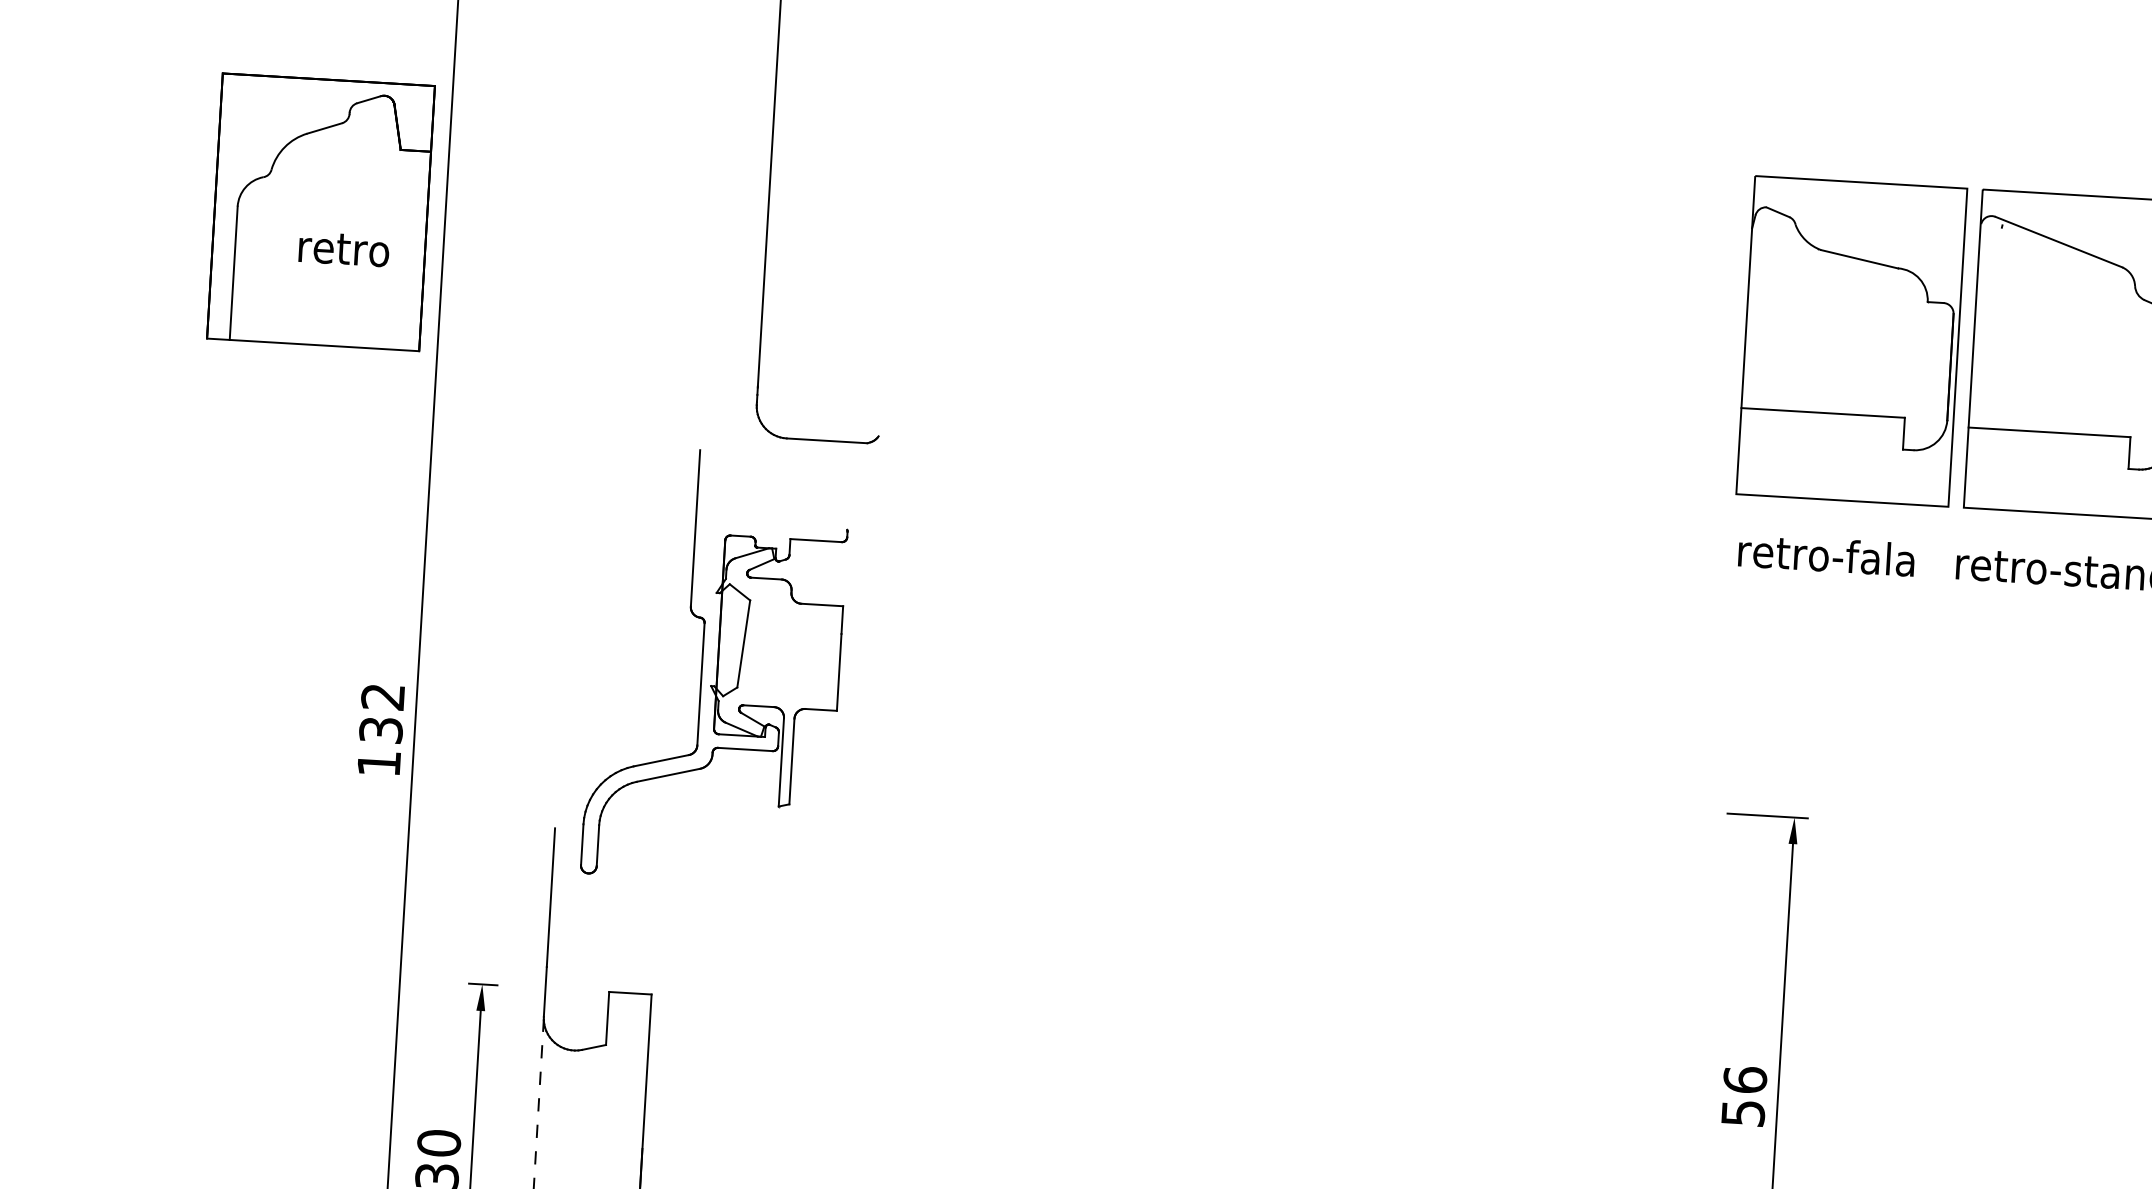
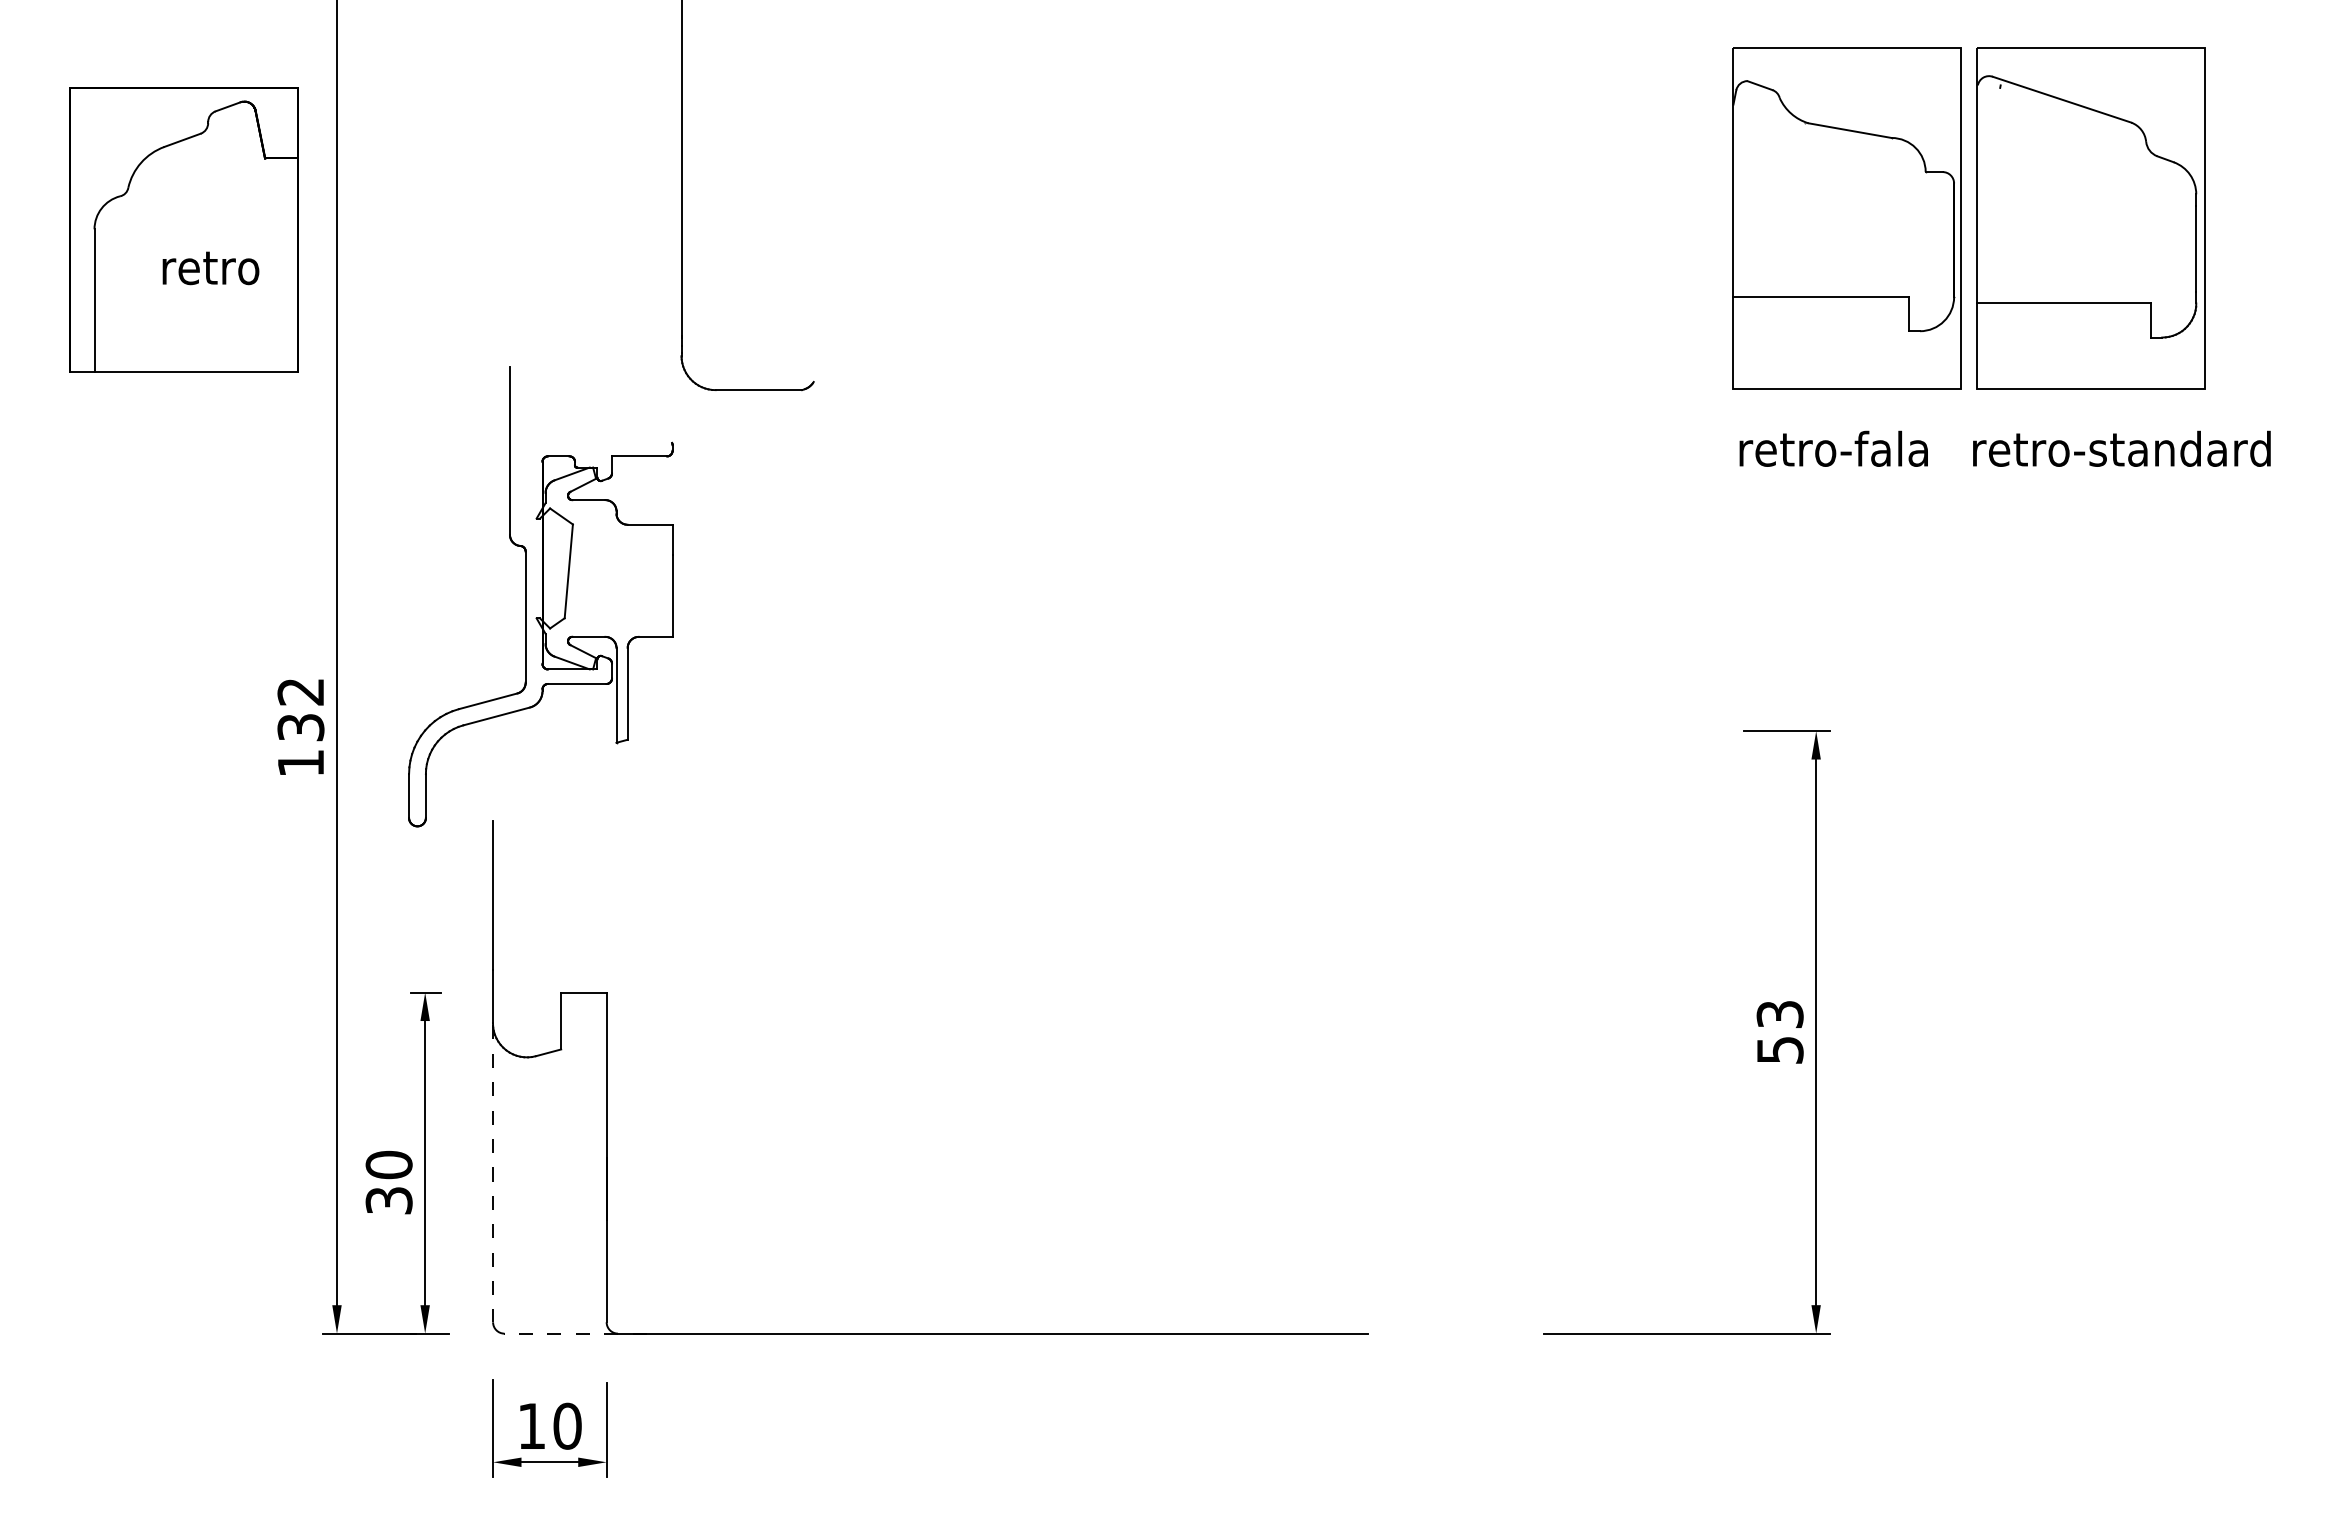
part: (320, 211) -> (183, 229), moved
part: (715, 665) -> (540, 596), moved
text: (1744, 1079) -> (1779, 1014), 56 -> 53

